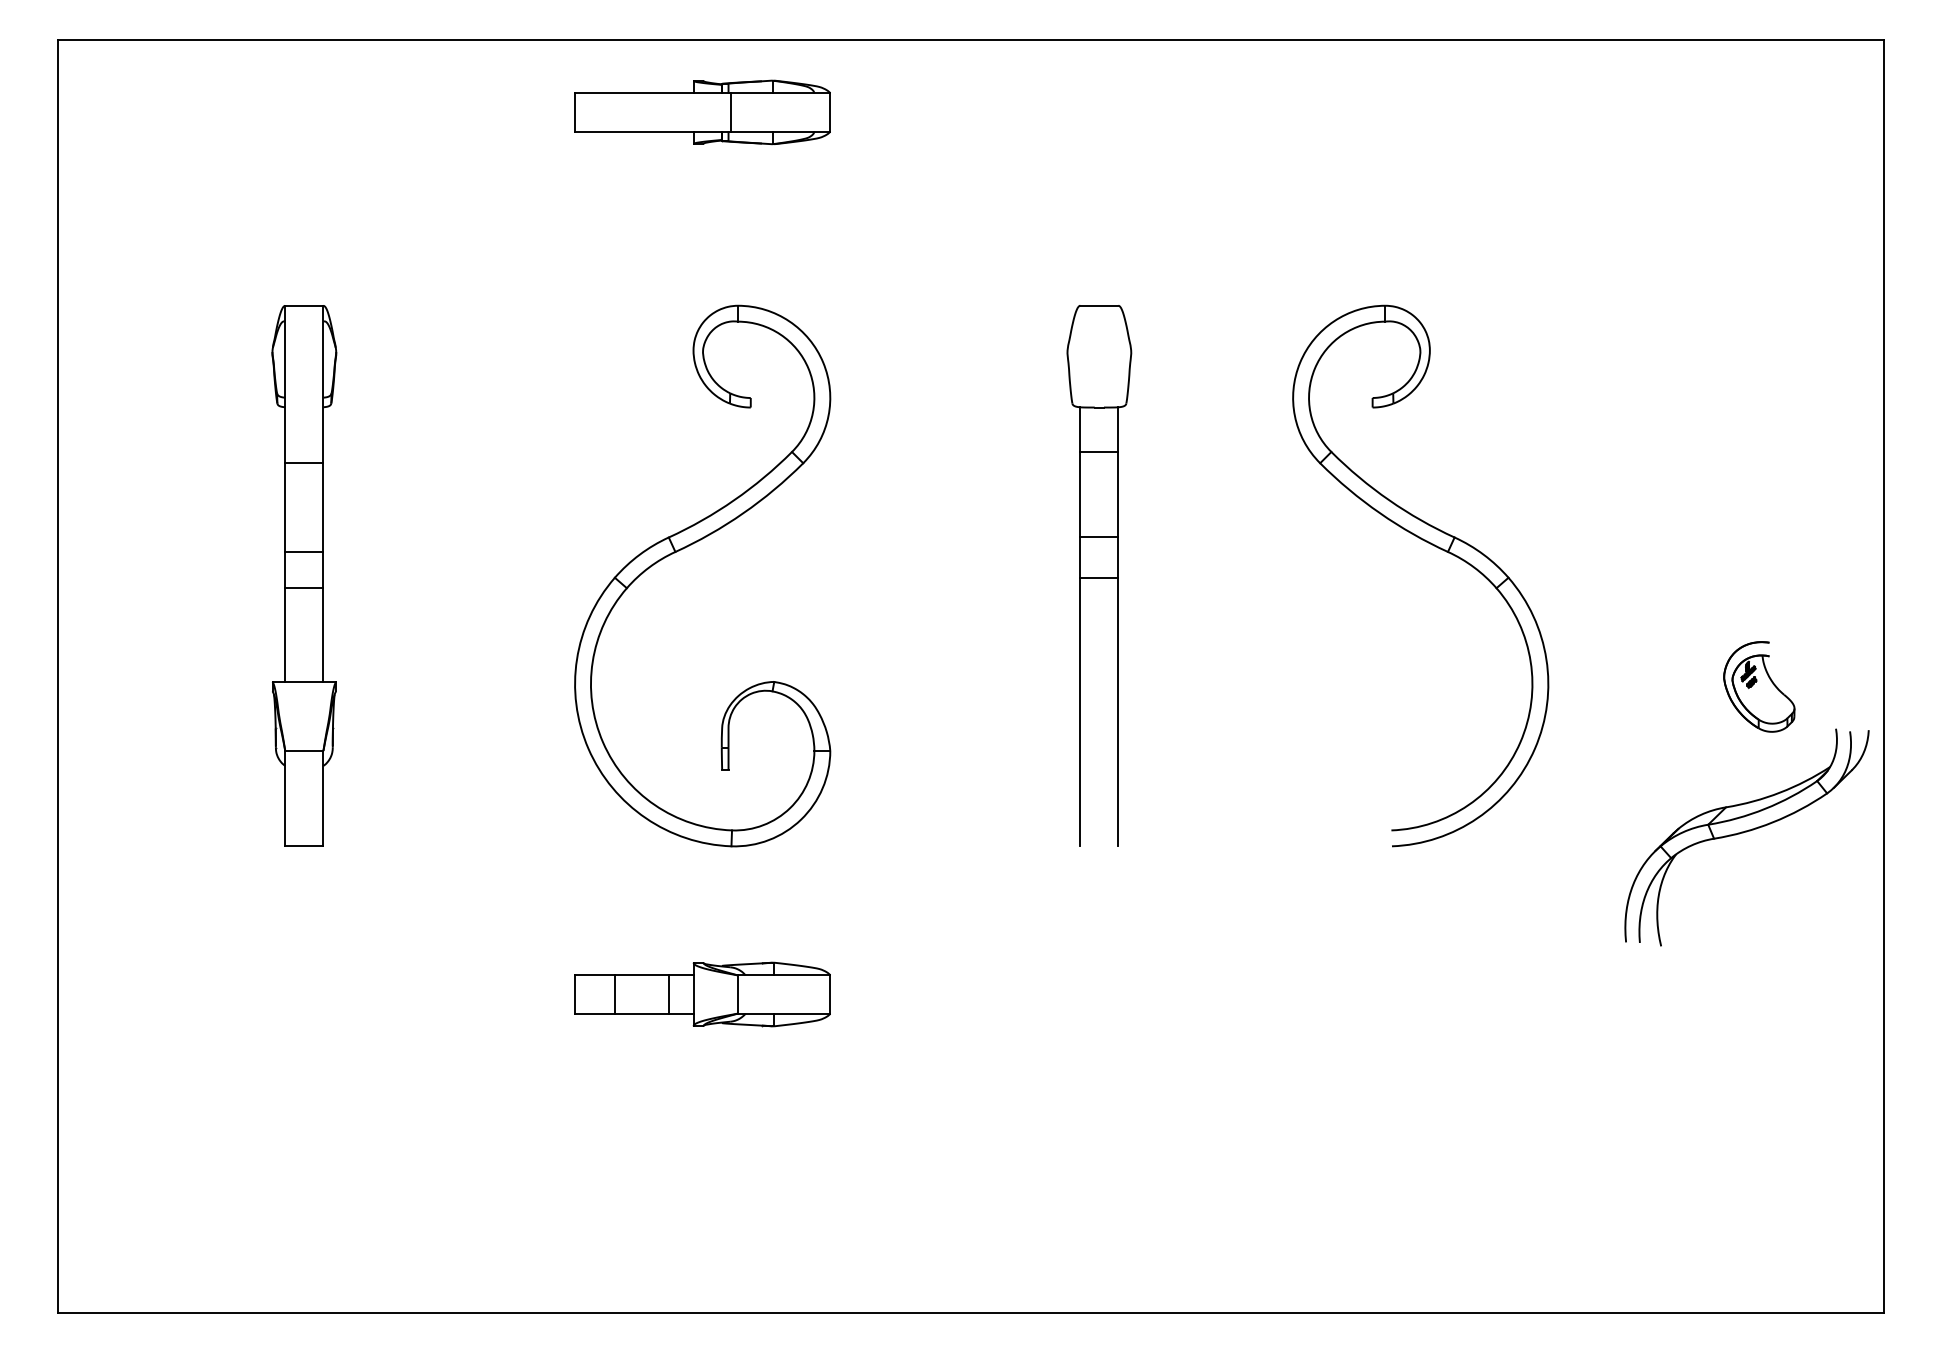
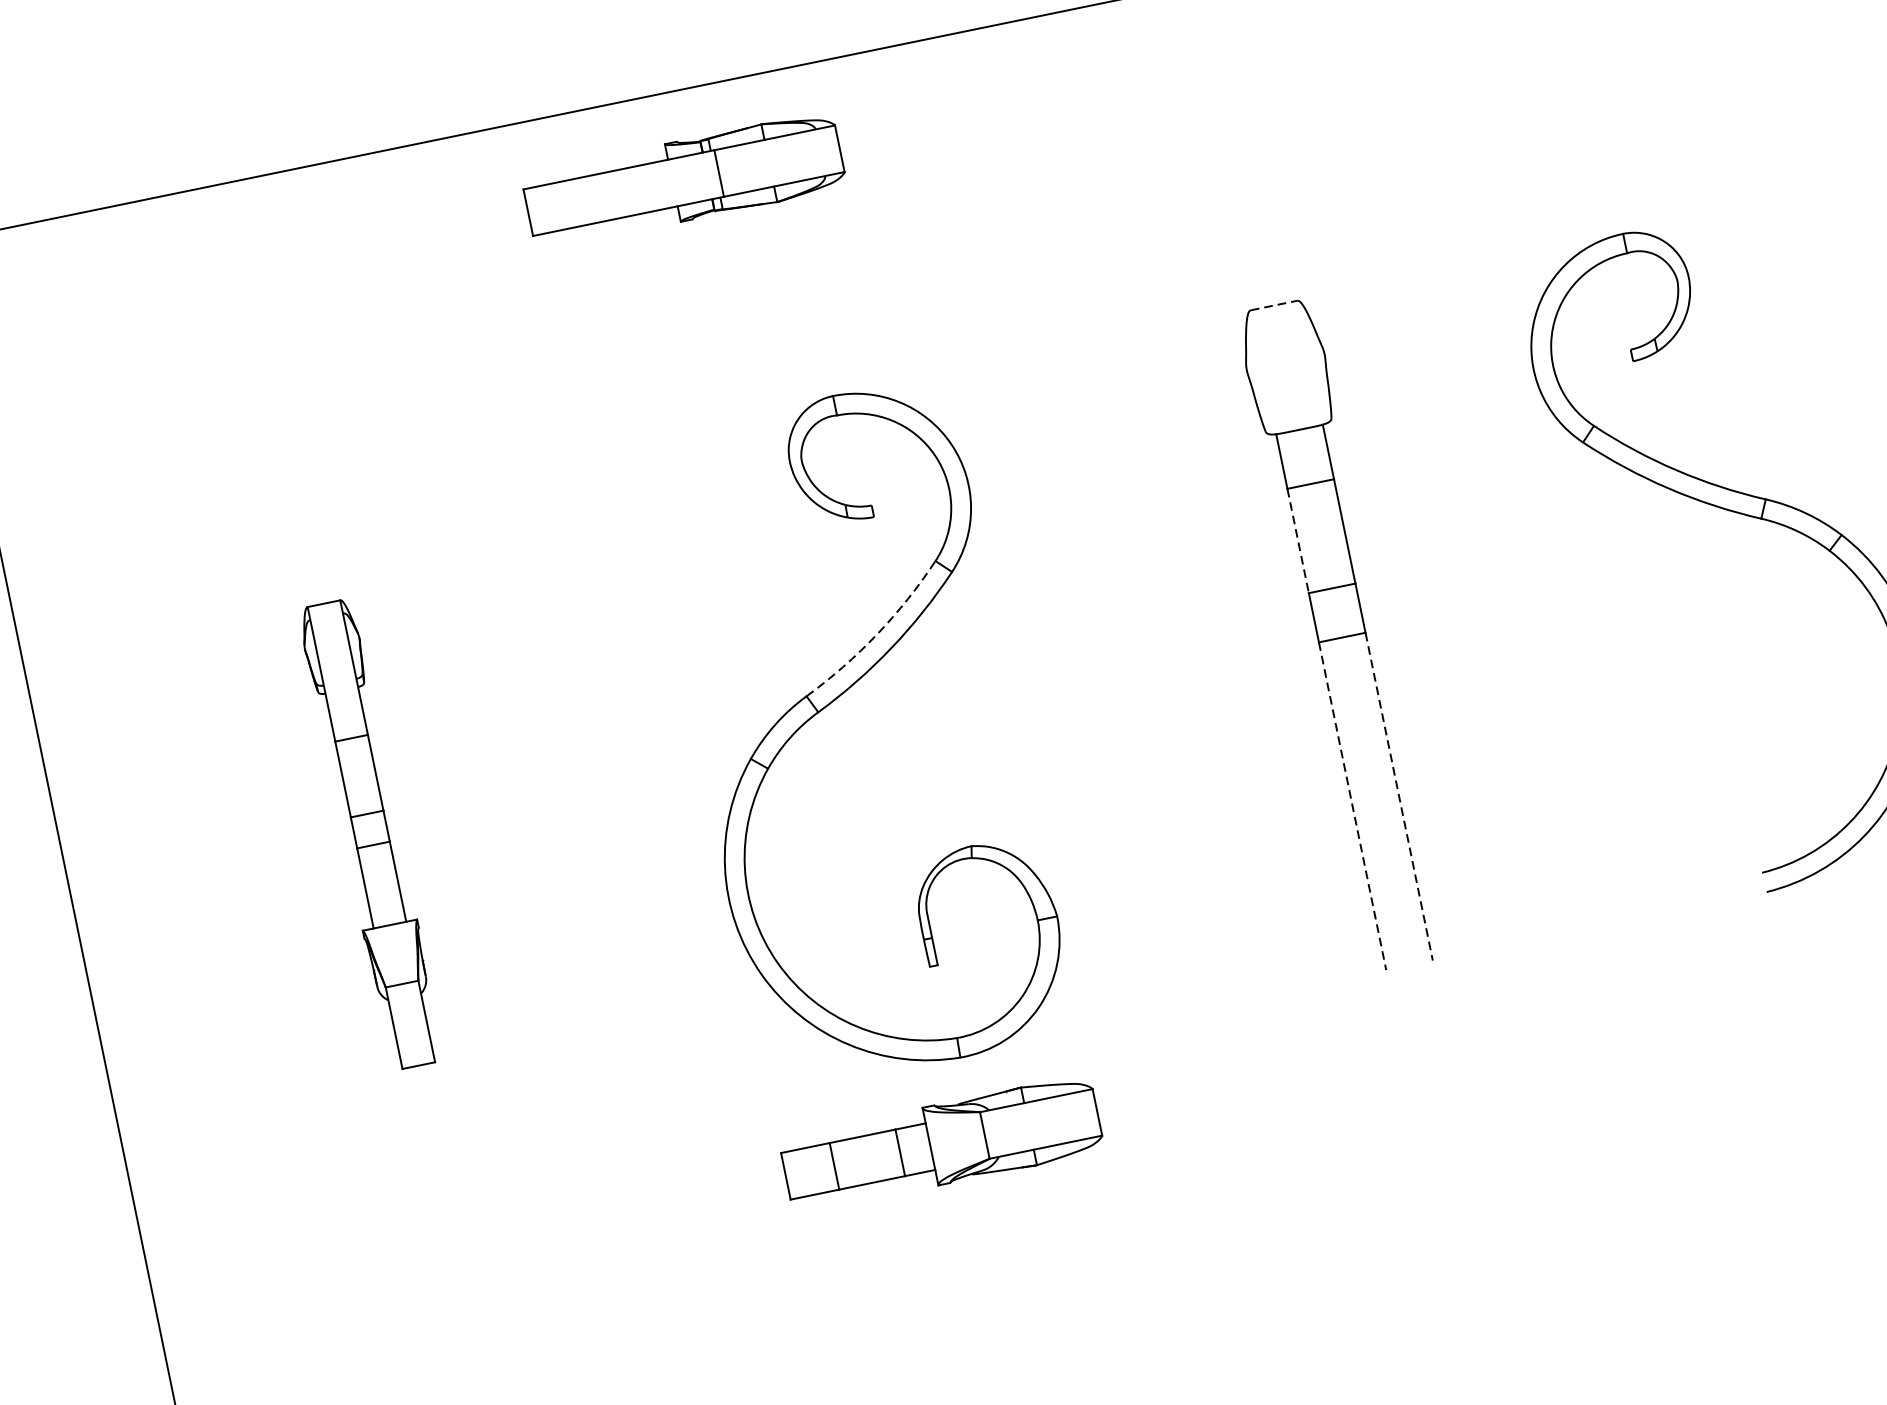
part: (702, 112) -> (683, 180), moved
line: (1099, 305) -> (1274, 305), solid -> dashed
line: (1080, 494) -> (1298, 540), solid -> dashed
arc: (734, 500) -> (877, 634), solid -> dashed
part: (304, 575) -> (371, 833), size x0.7
line: (1080, 712) -> (1352, 806), solid -> dashed
line: (1118, 712) -> (1399, 797), solid -> dashed
part: (702, 994) -> (941, 1144), moved

